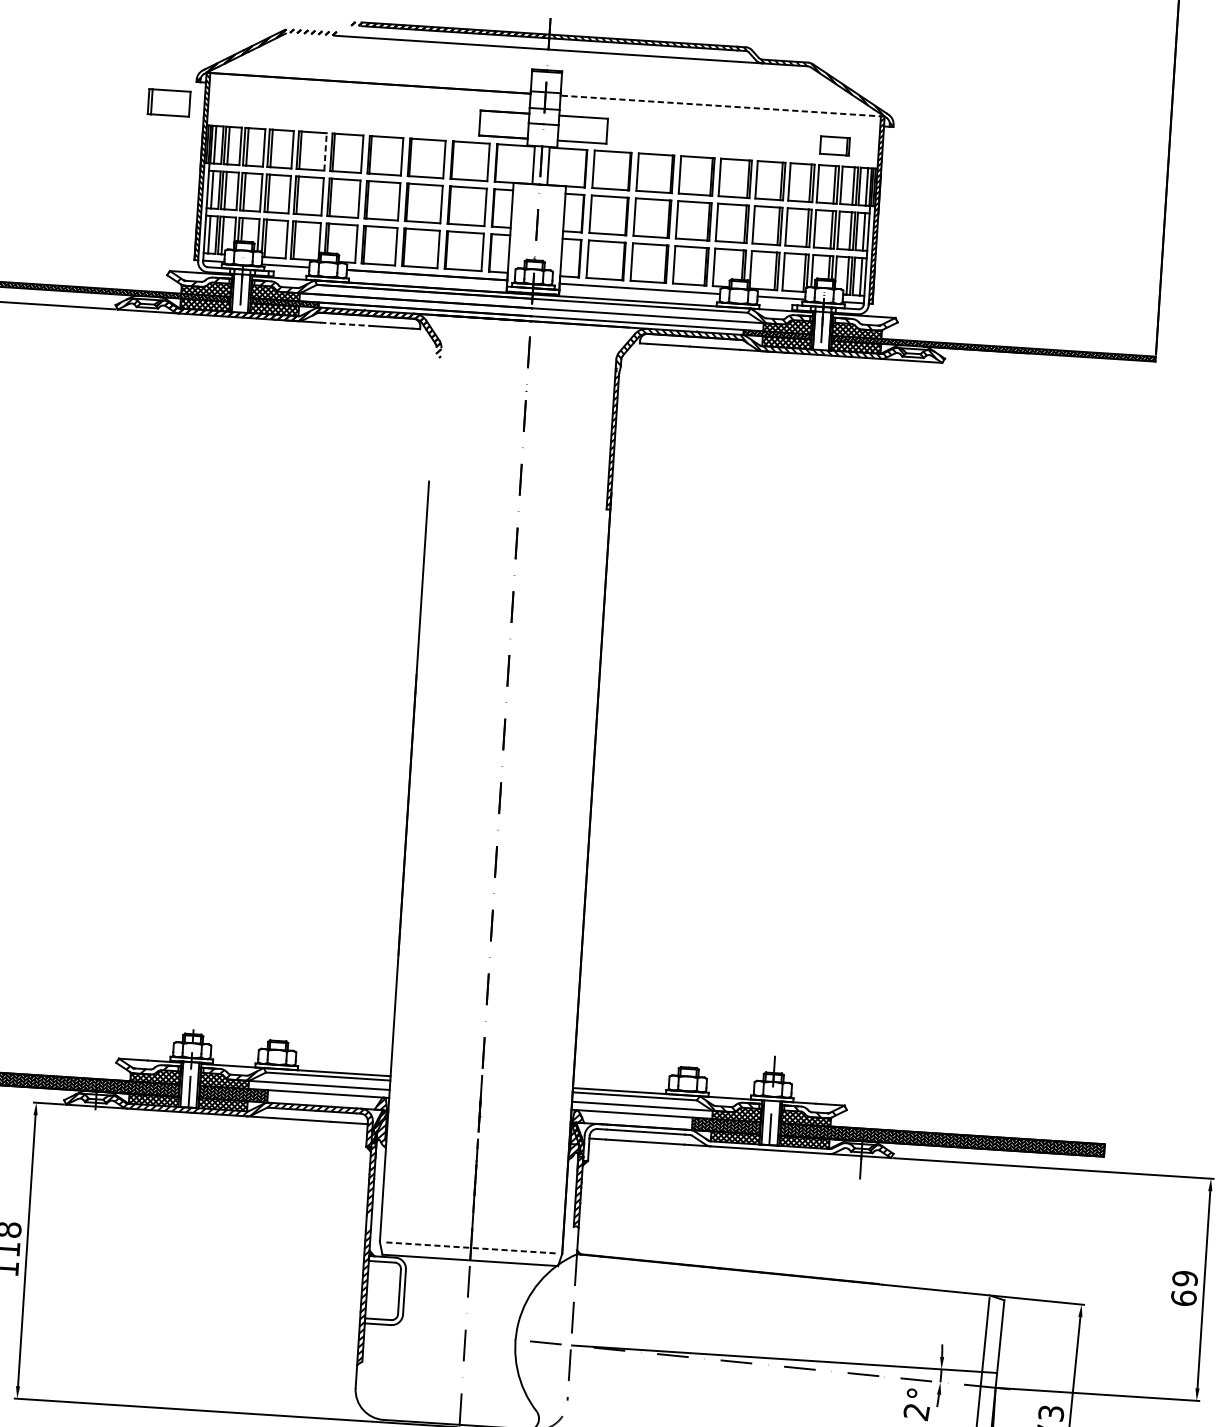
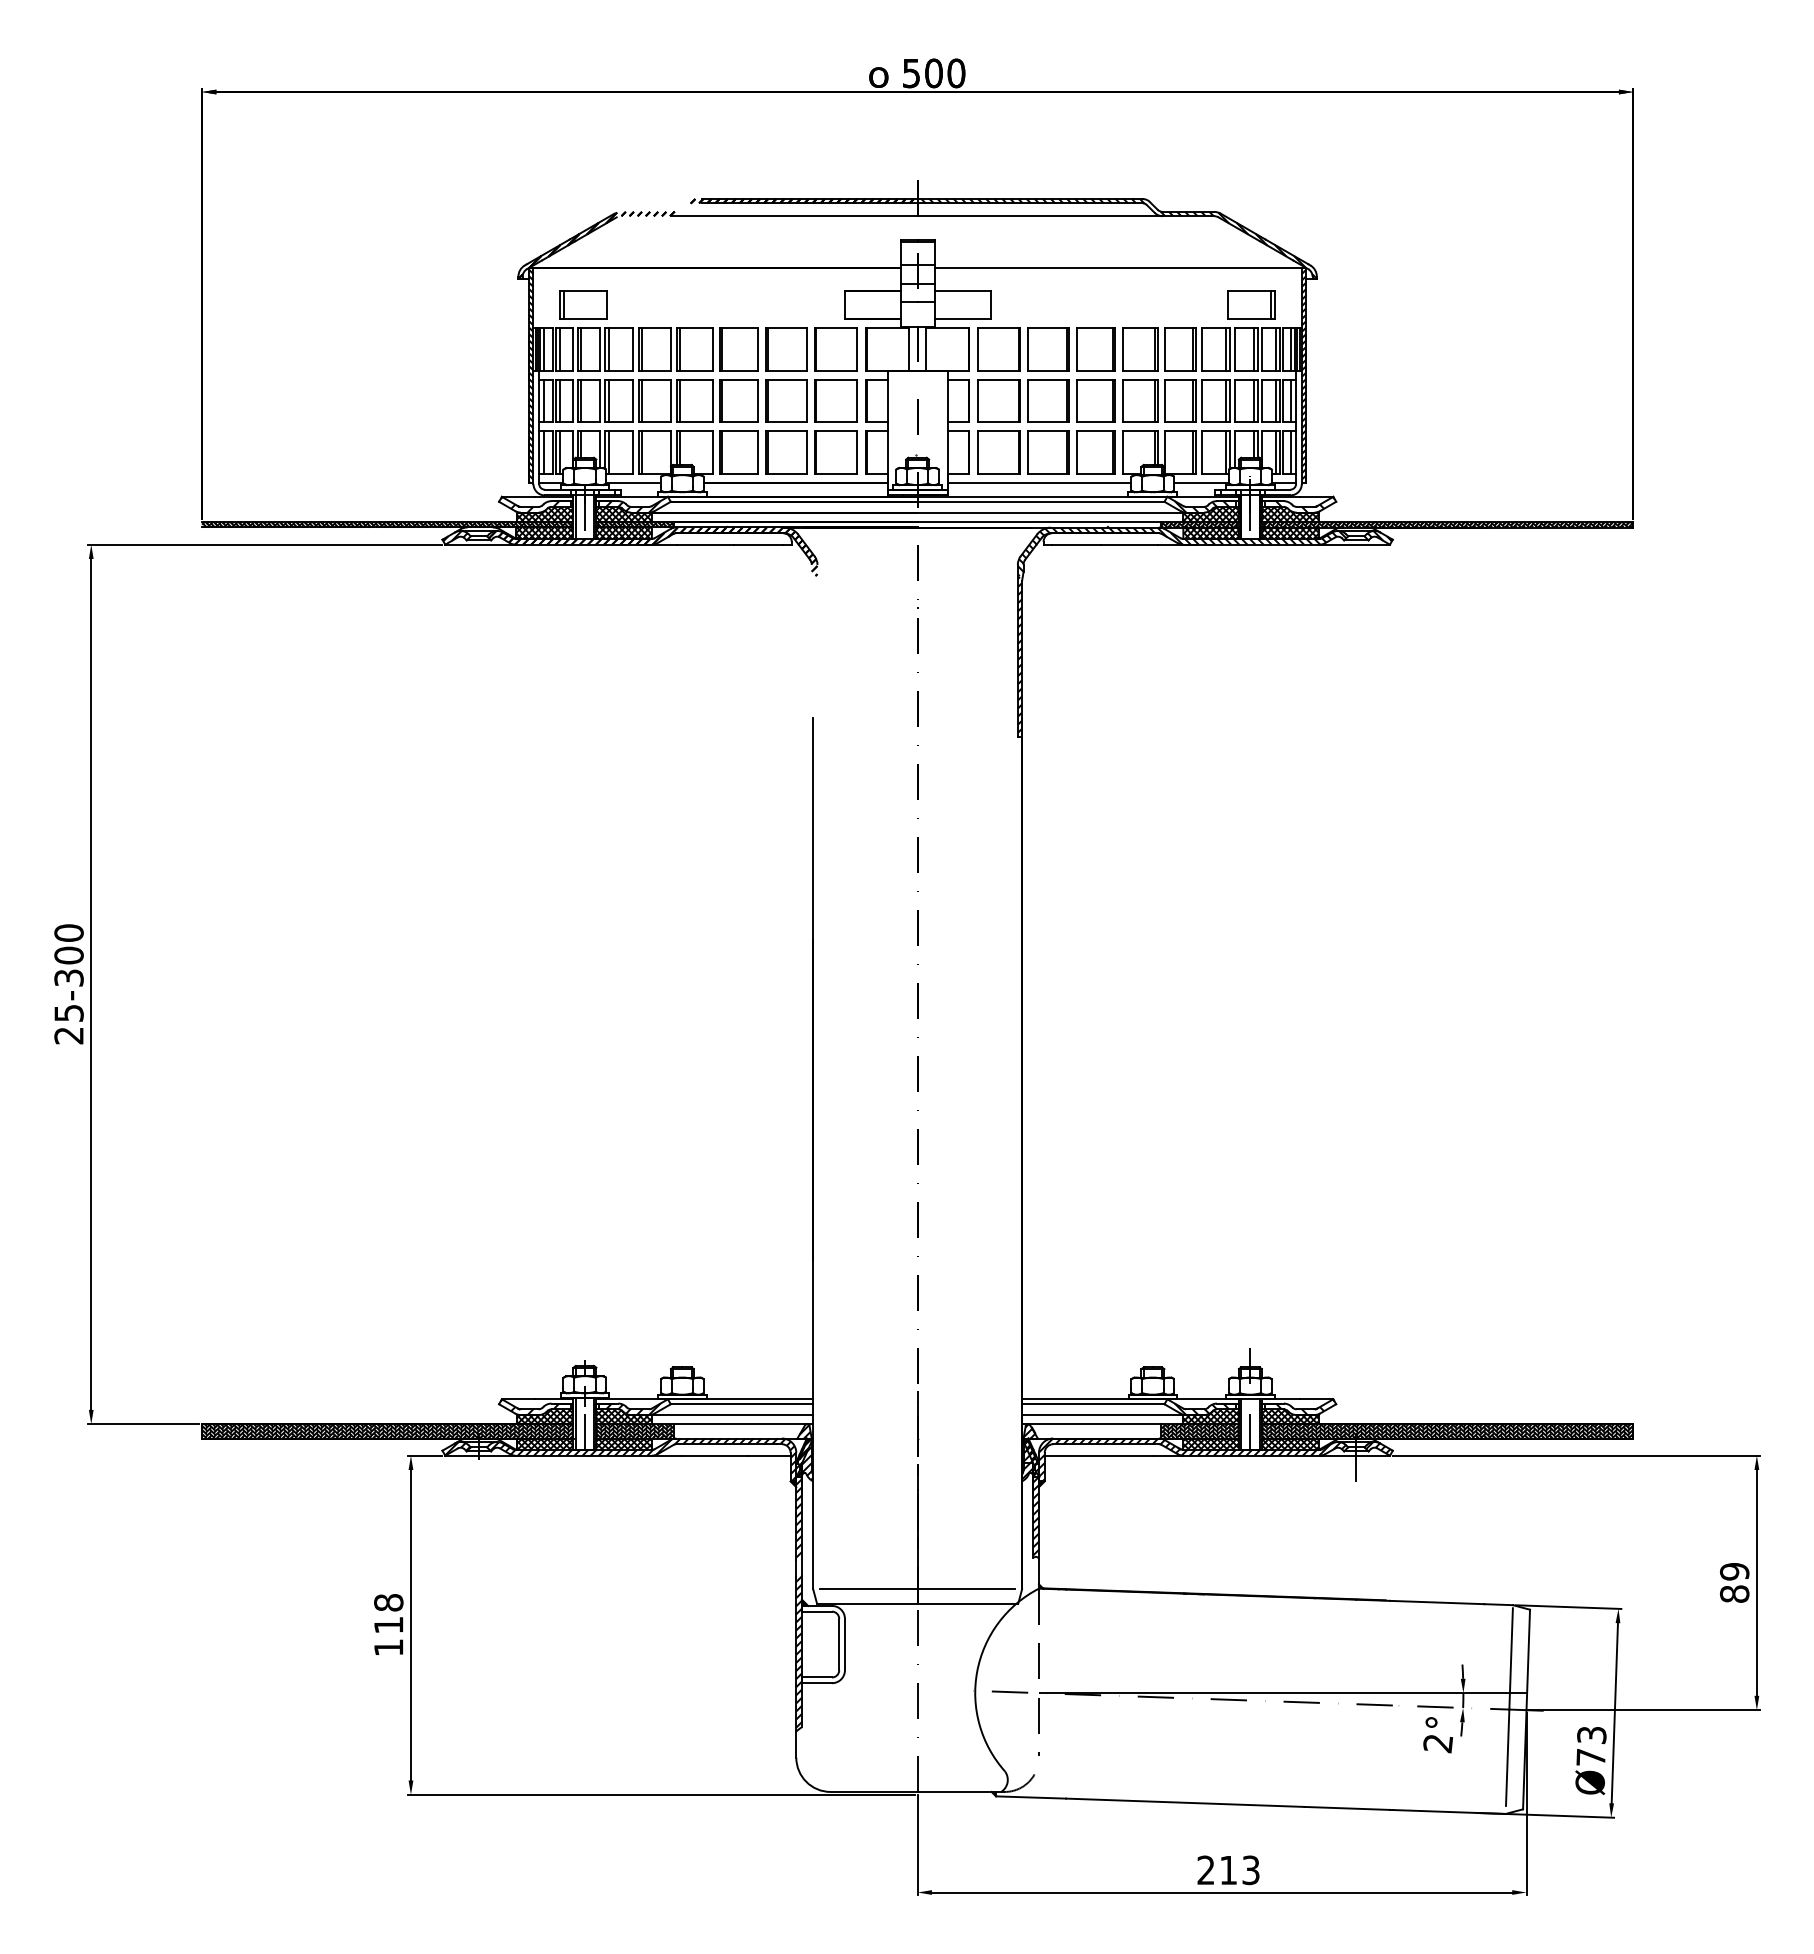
part: (169, 102) -> (583, 304), moved
line: (722, 105) -> (1120, 267), dashed -> solid
part: (834, 145) -> (1251, 304), size x1.43
line: (325, 151) -> (670, 348), dashed -> solid
line: (344, 324) -> (705, 544), dashed -> solid
hatch: (717, 1150) -> (1191, 1459), added
line: (470, 1248) -> (916, 1589), dashed -> solid
text: (1183, 1297) -> (1734, 1593), 69 -> 89

